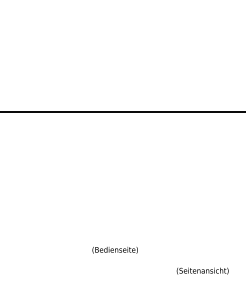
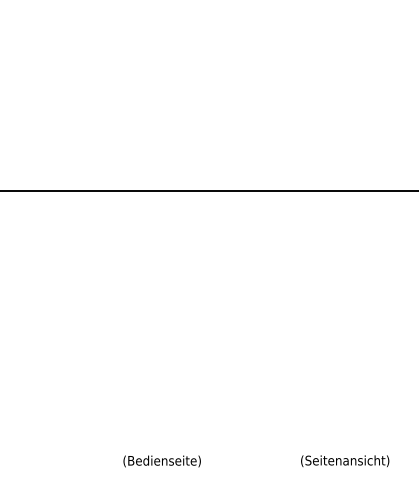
text: (114, 250) -> (161, 461), moved

